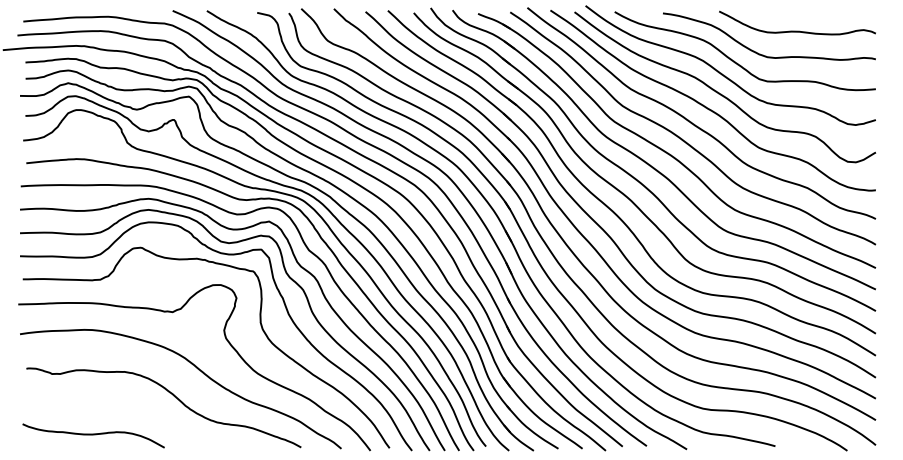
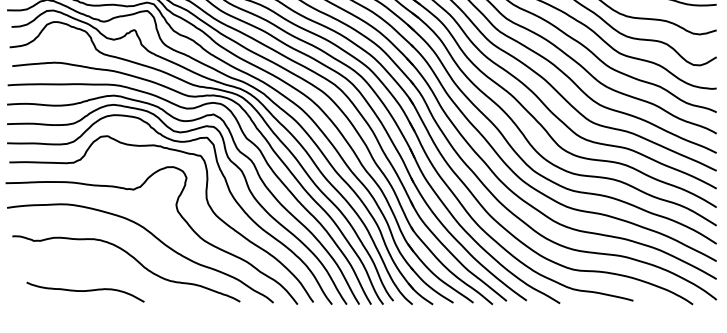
curve: (93, 435) -> (85, 291), moved

